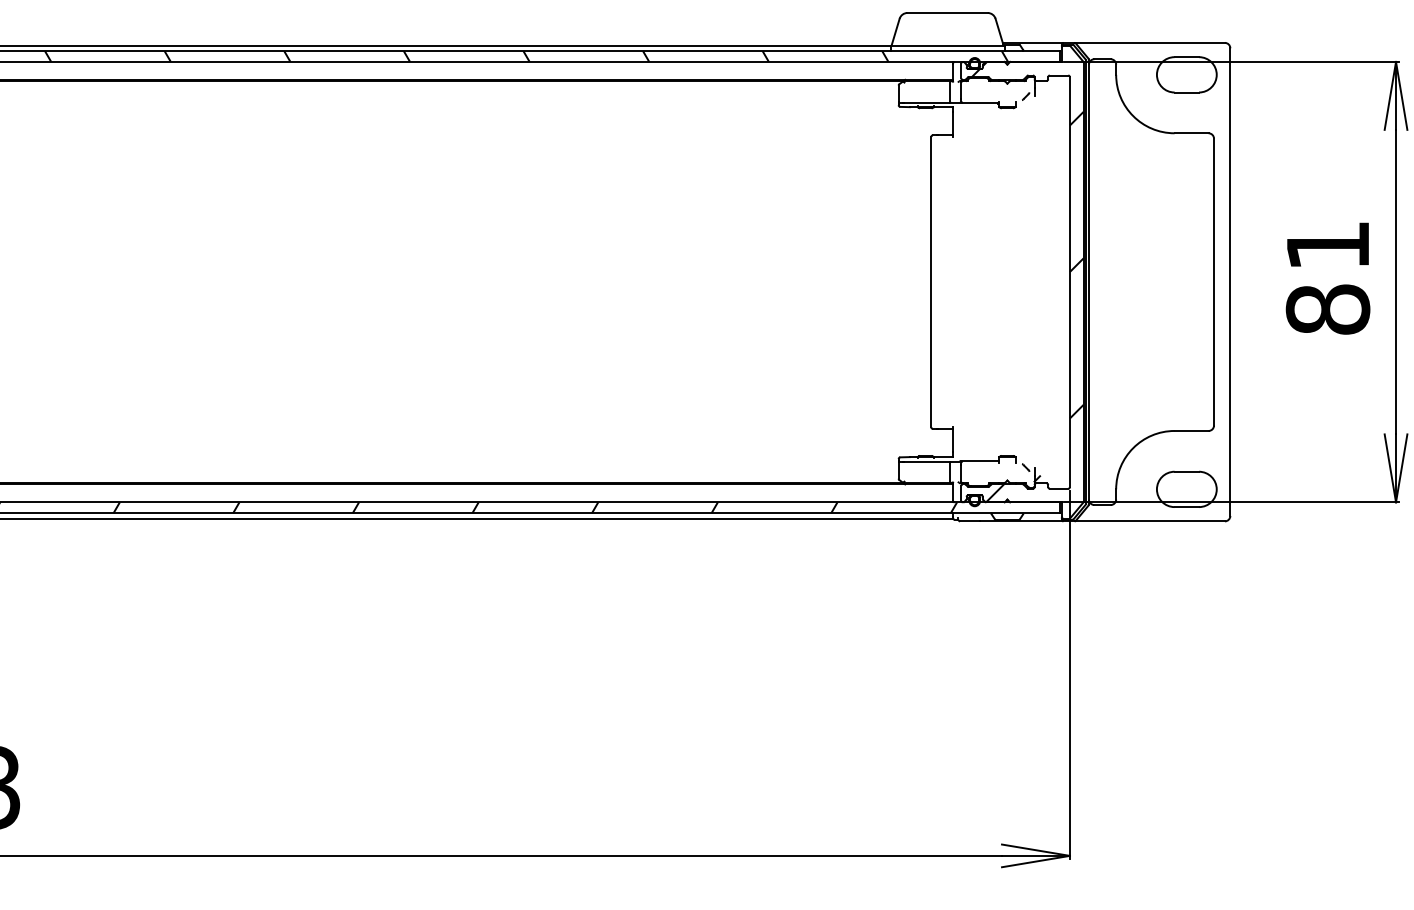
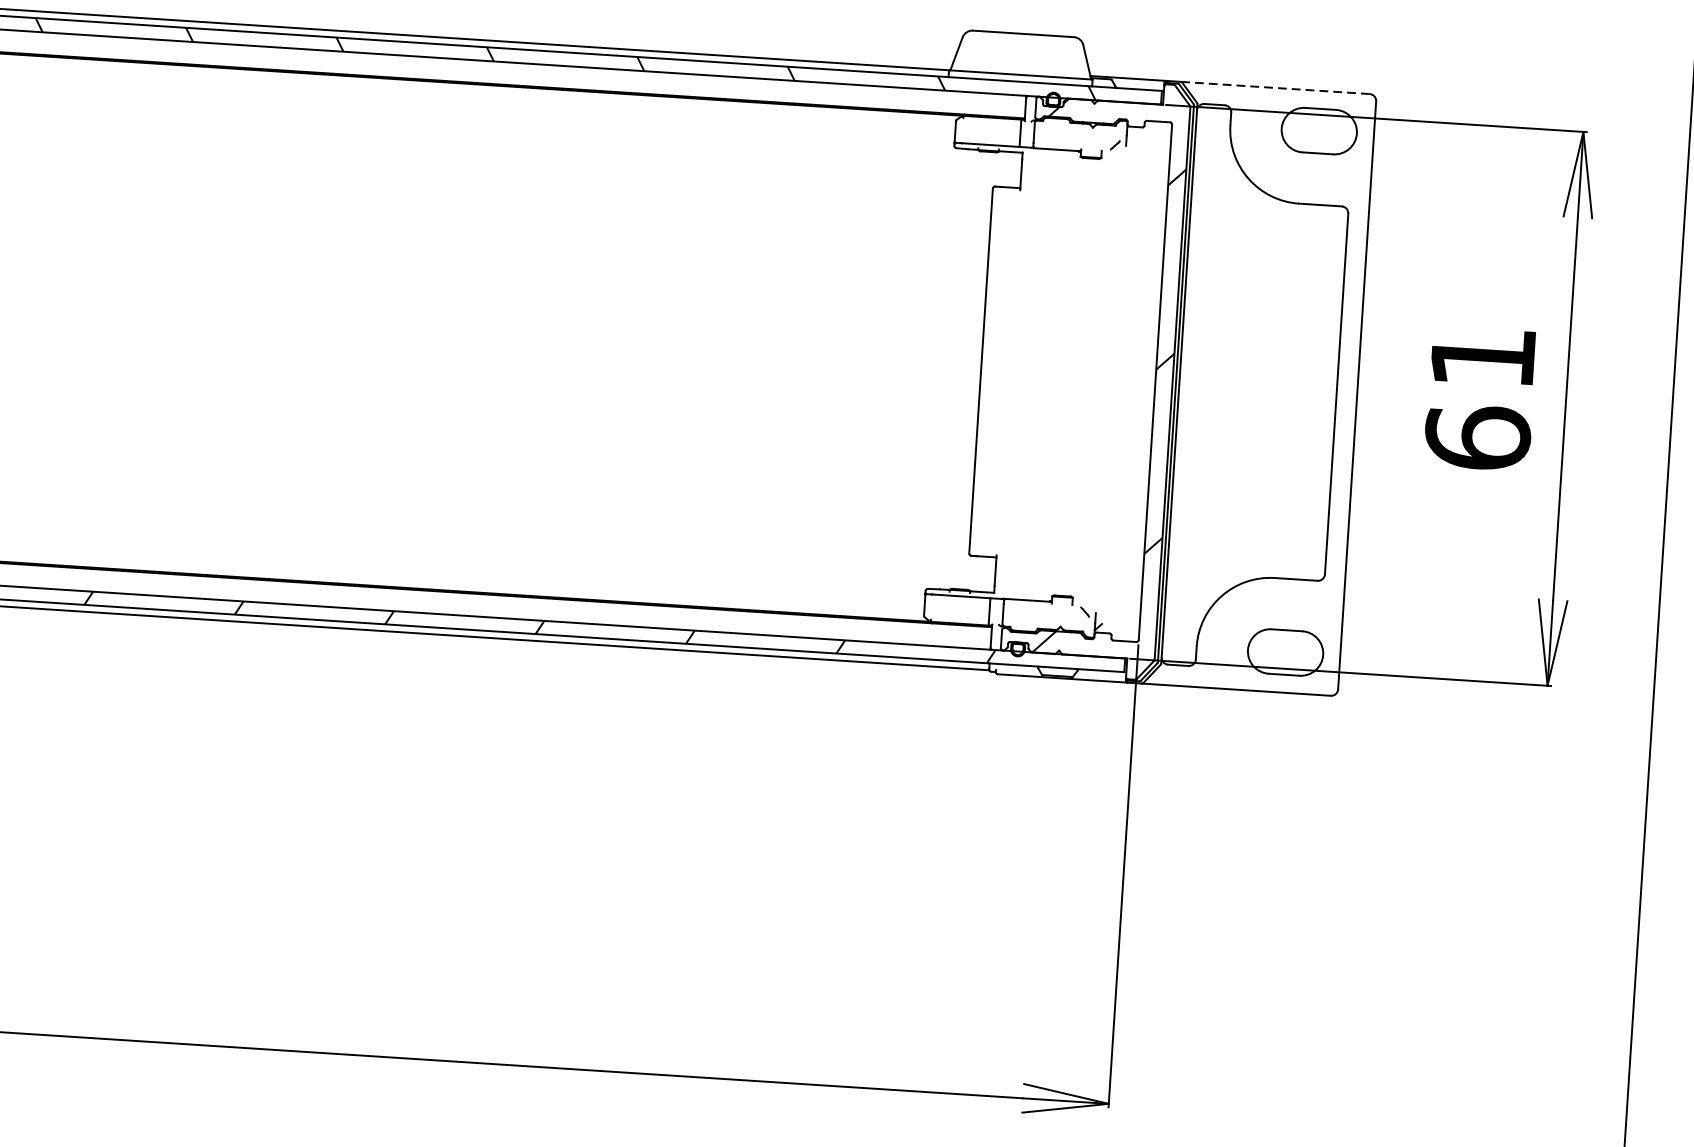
line: (1149, 42) -> (1274, 87), solid -> dashed
text: (1327, 308) -> (1477, 436), 81 -> 61

